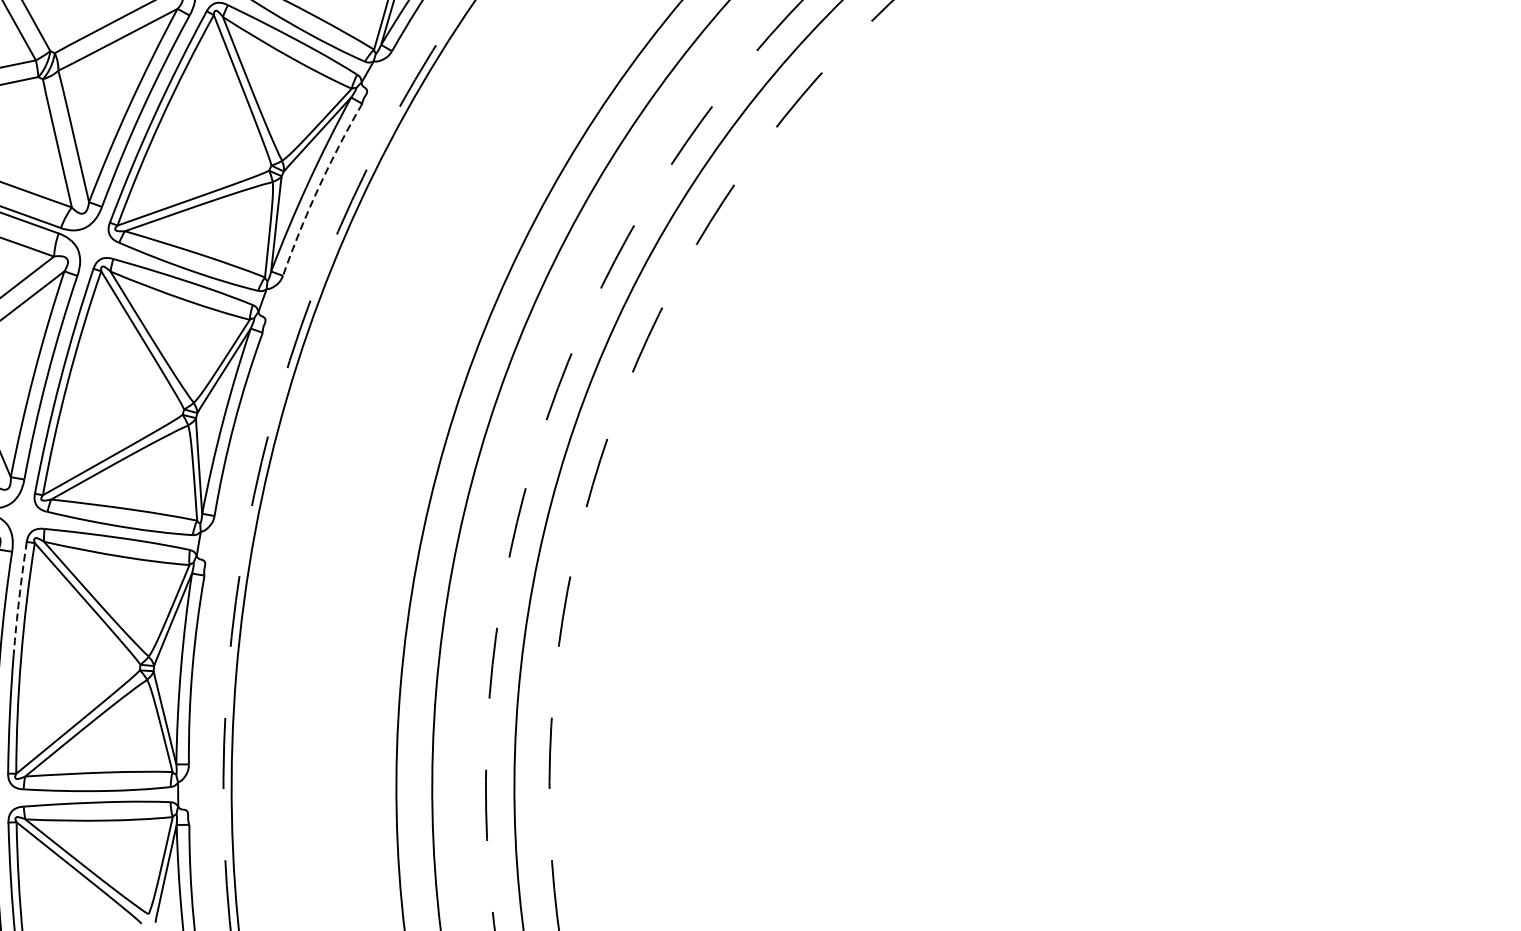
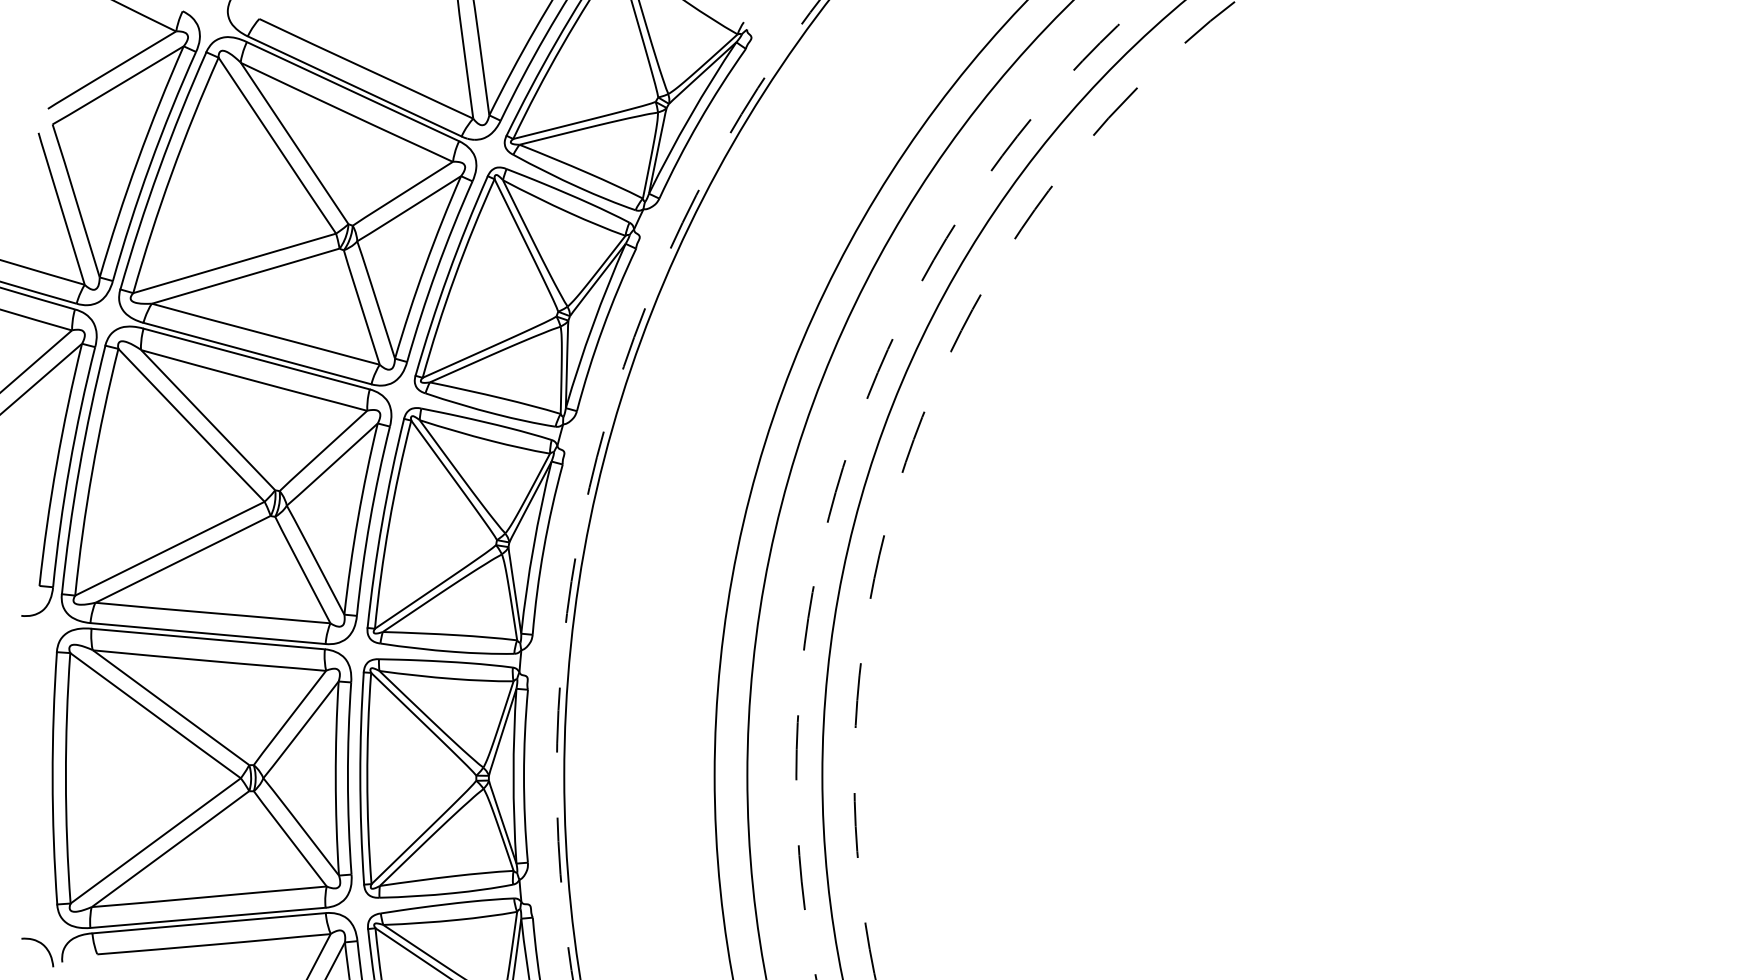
arc: (318, 187) -> (602, 328), dashed -> solid
arc: (19, 598) -> (361, 724), dashed -> solid

